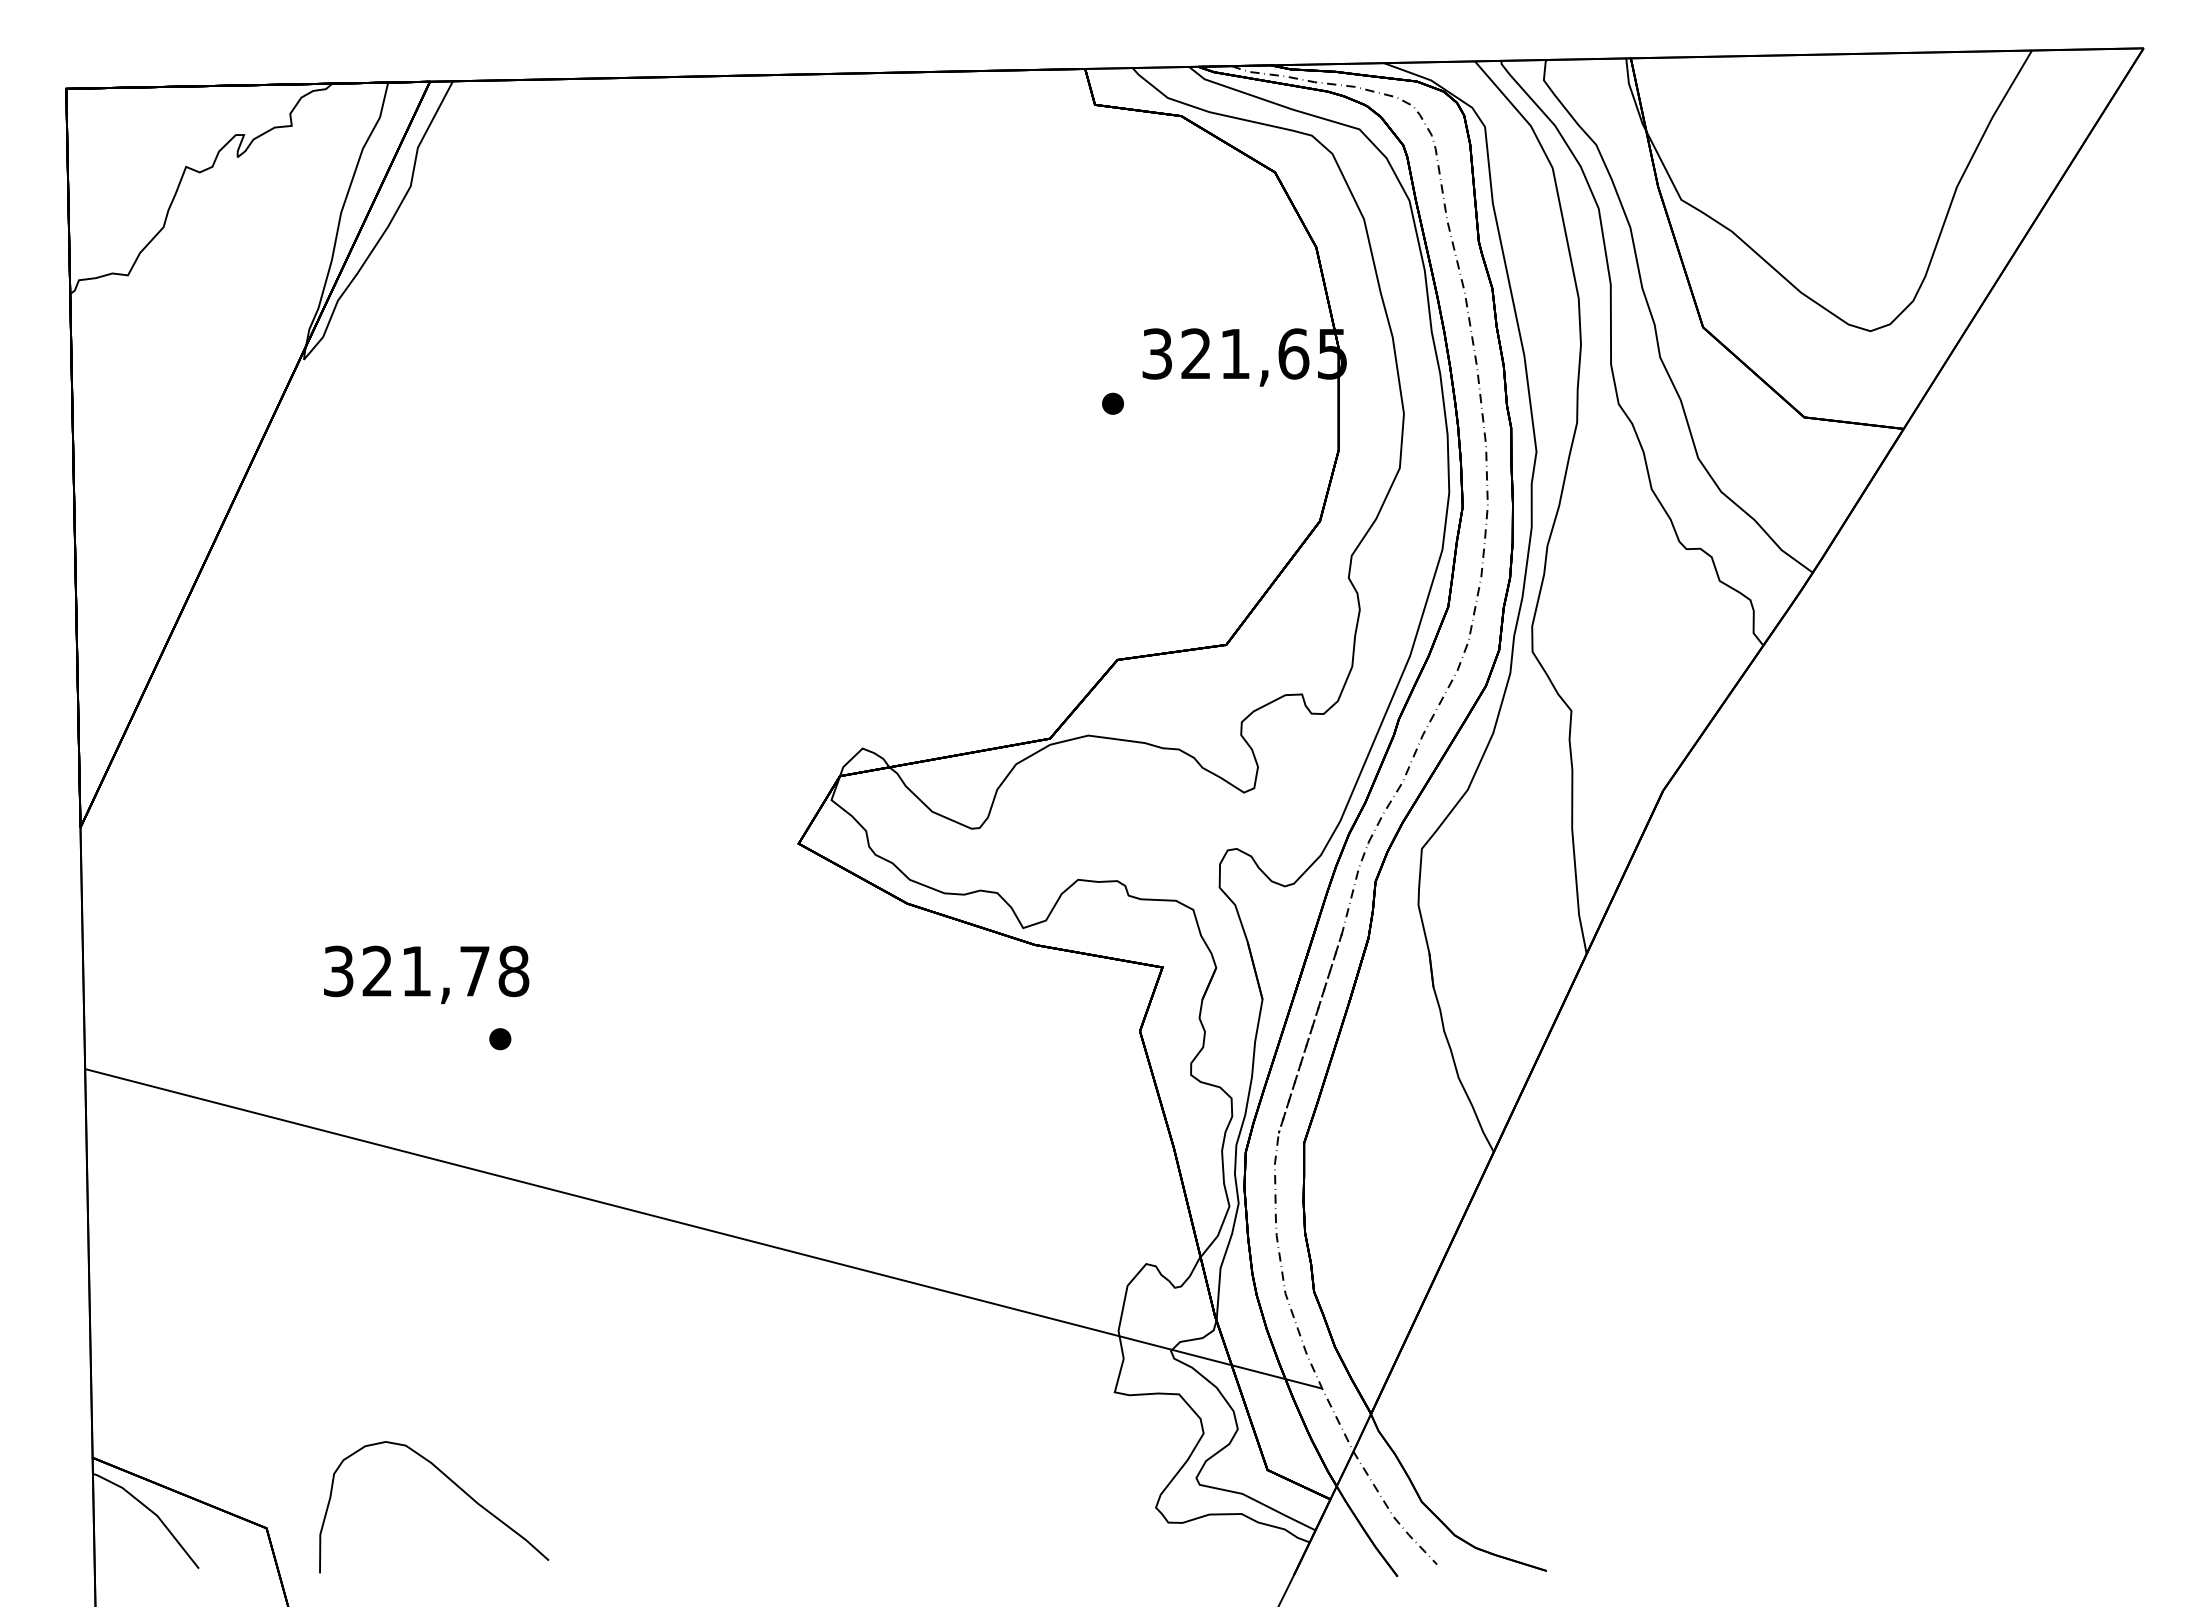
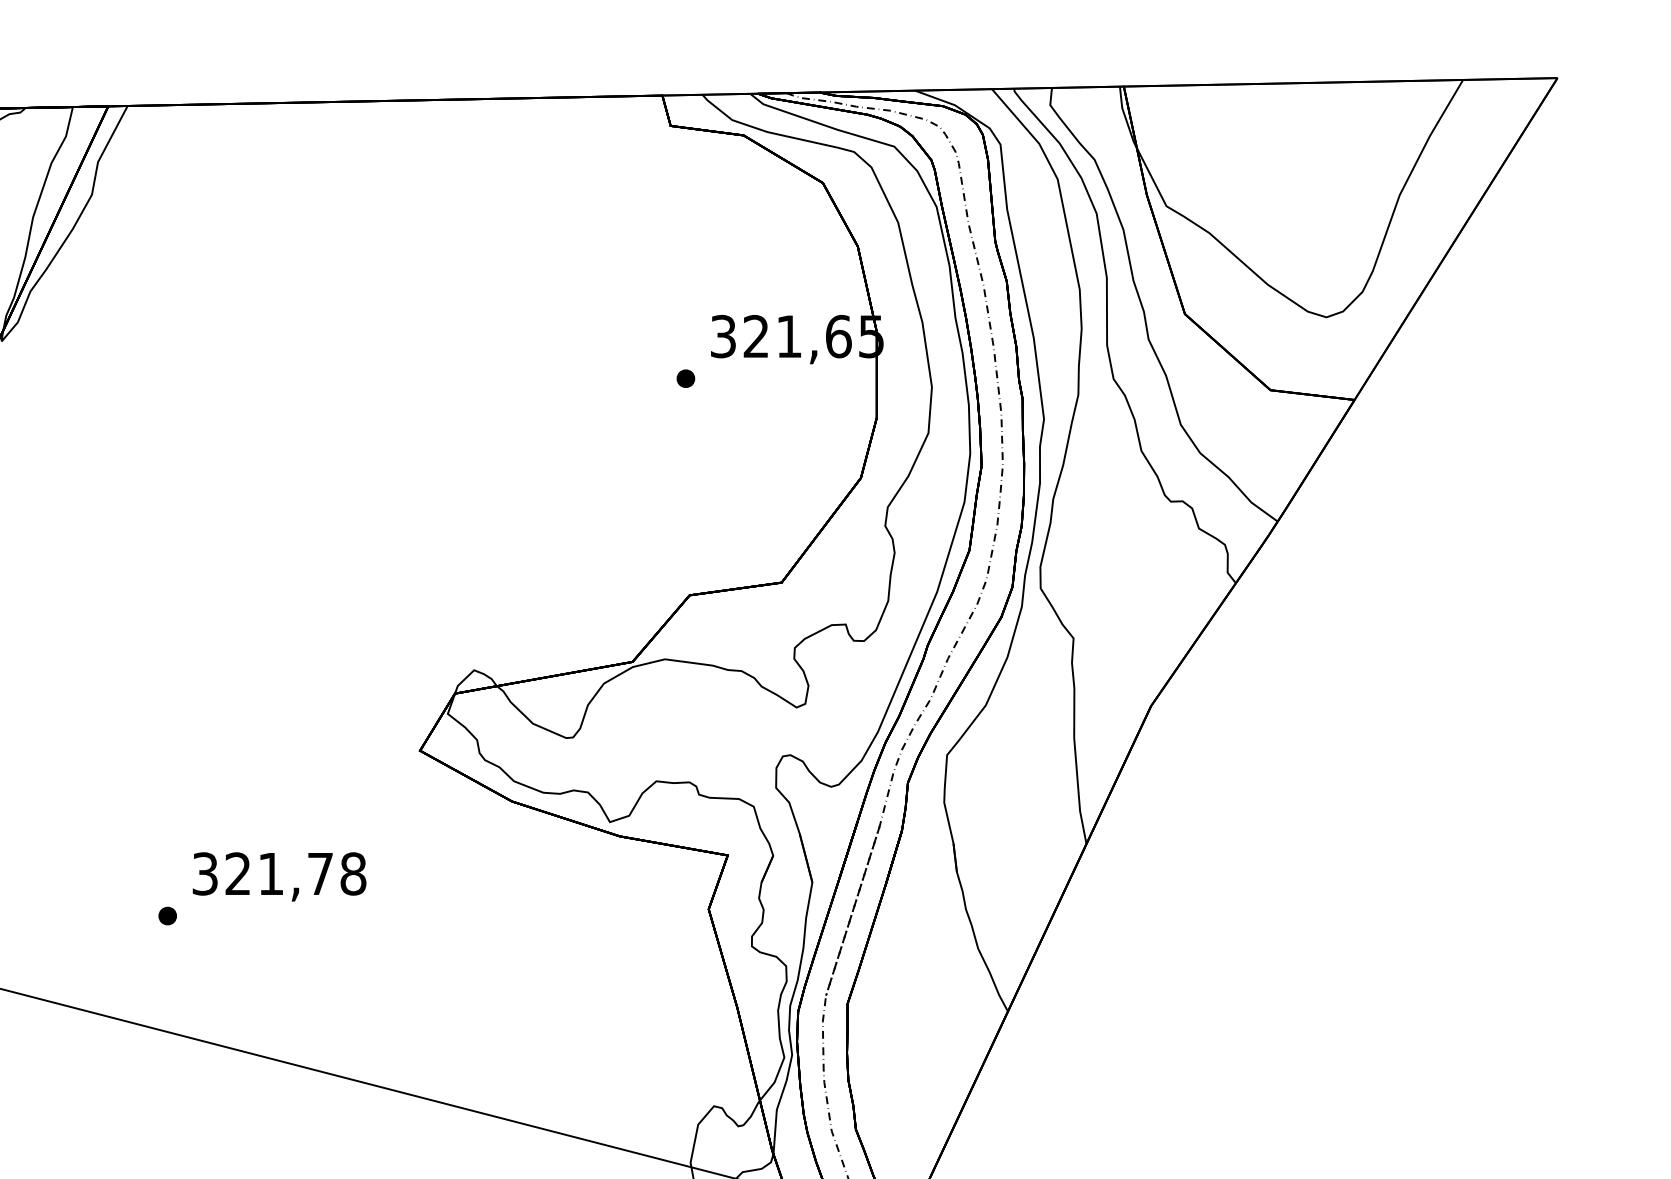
text: (426, 974) -> (279, 876), moved

